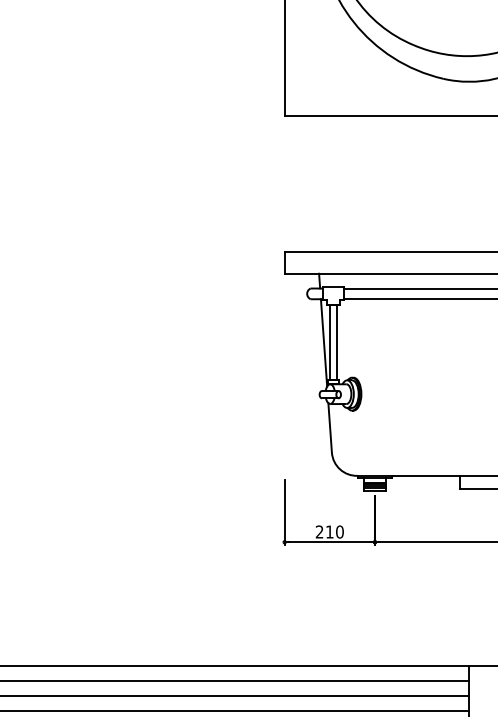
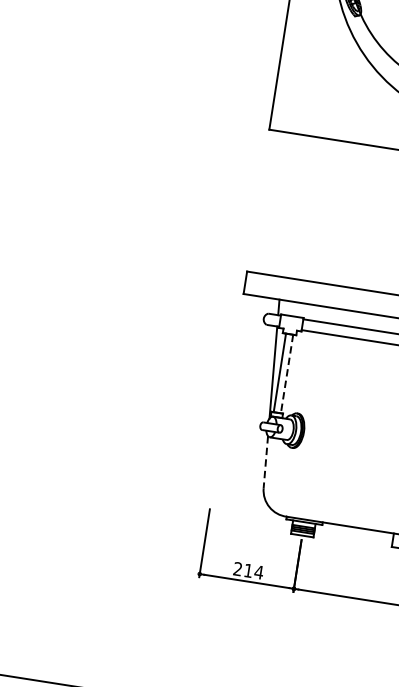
line: (337, 342) -> (287, 374), solid -> dashed
line: (330, 427) -> (266, 461), solid -> dashed
text: (339, 531) -> (258, 571), 210 -> 214

